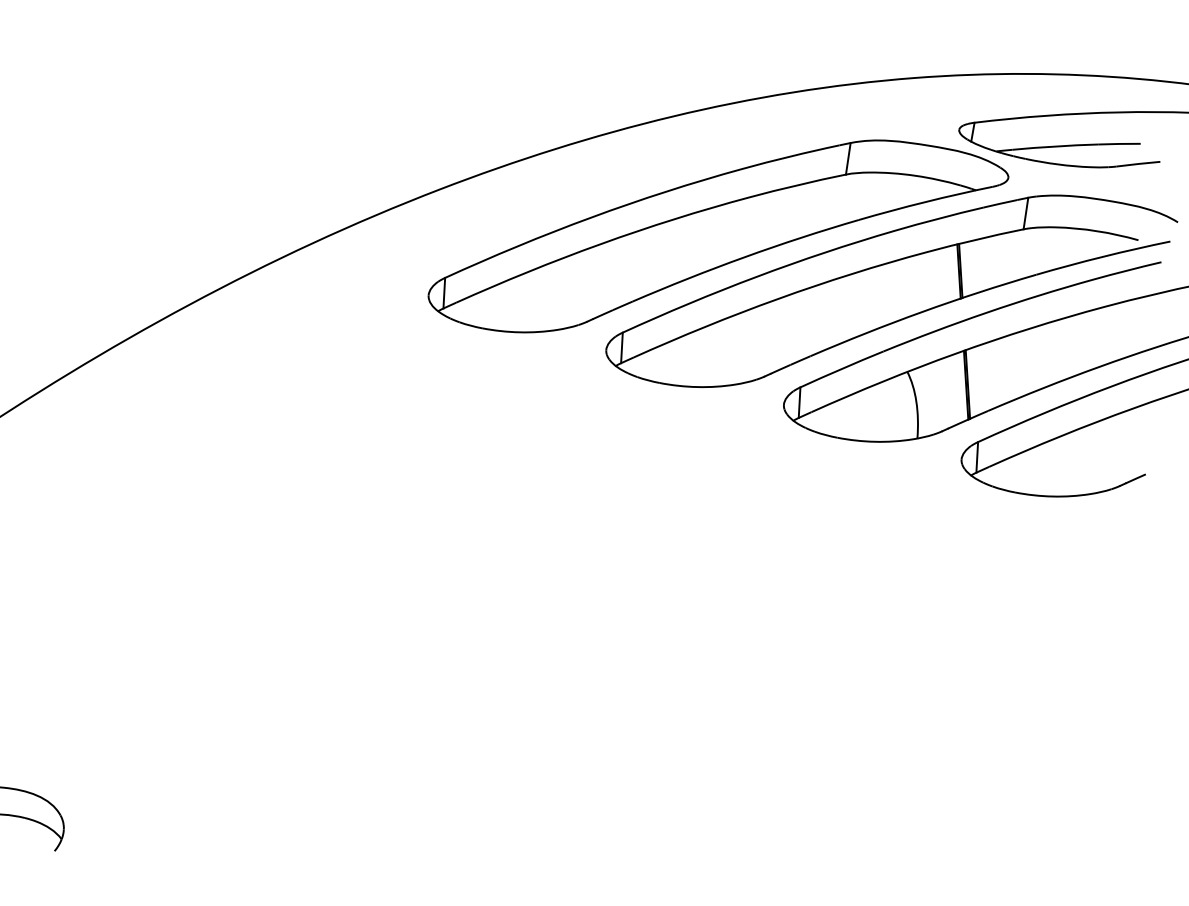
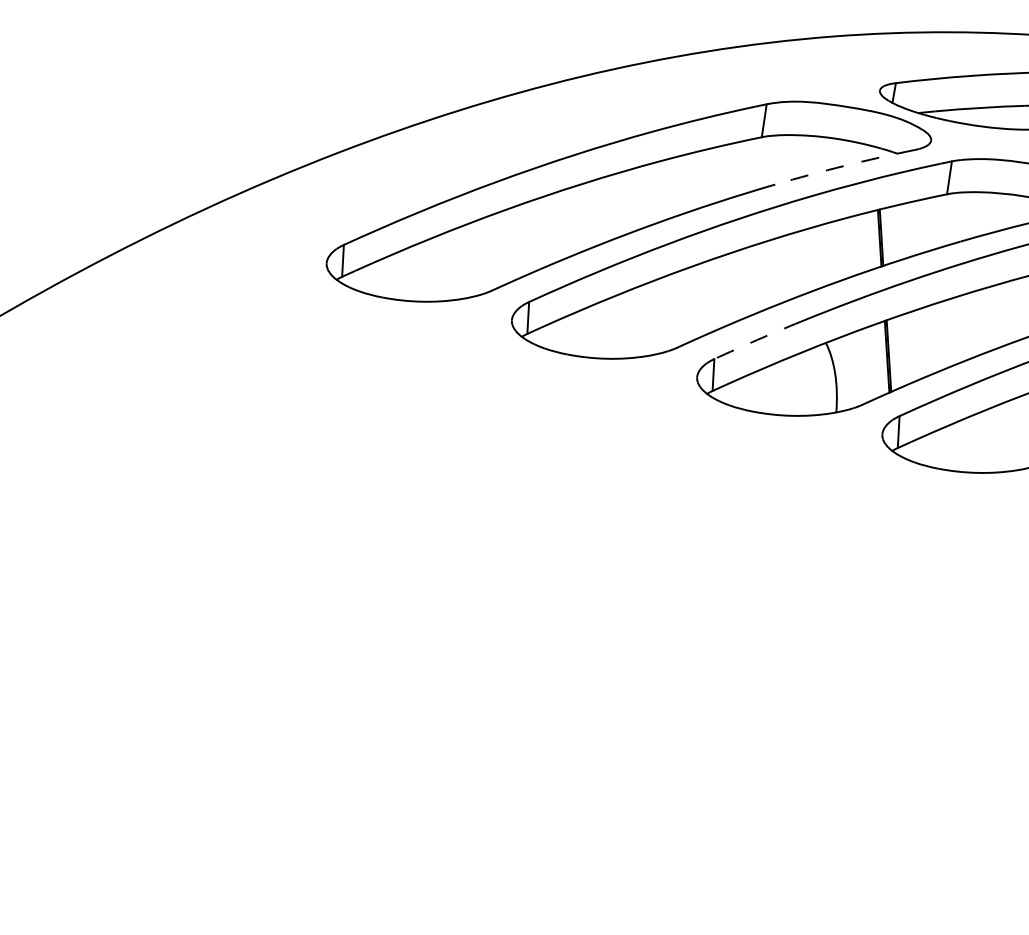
arc: (925, 202) -> (844, 166), solid -> dashed
arc: (841, 368) -> (757, 339), solid -> dashed

